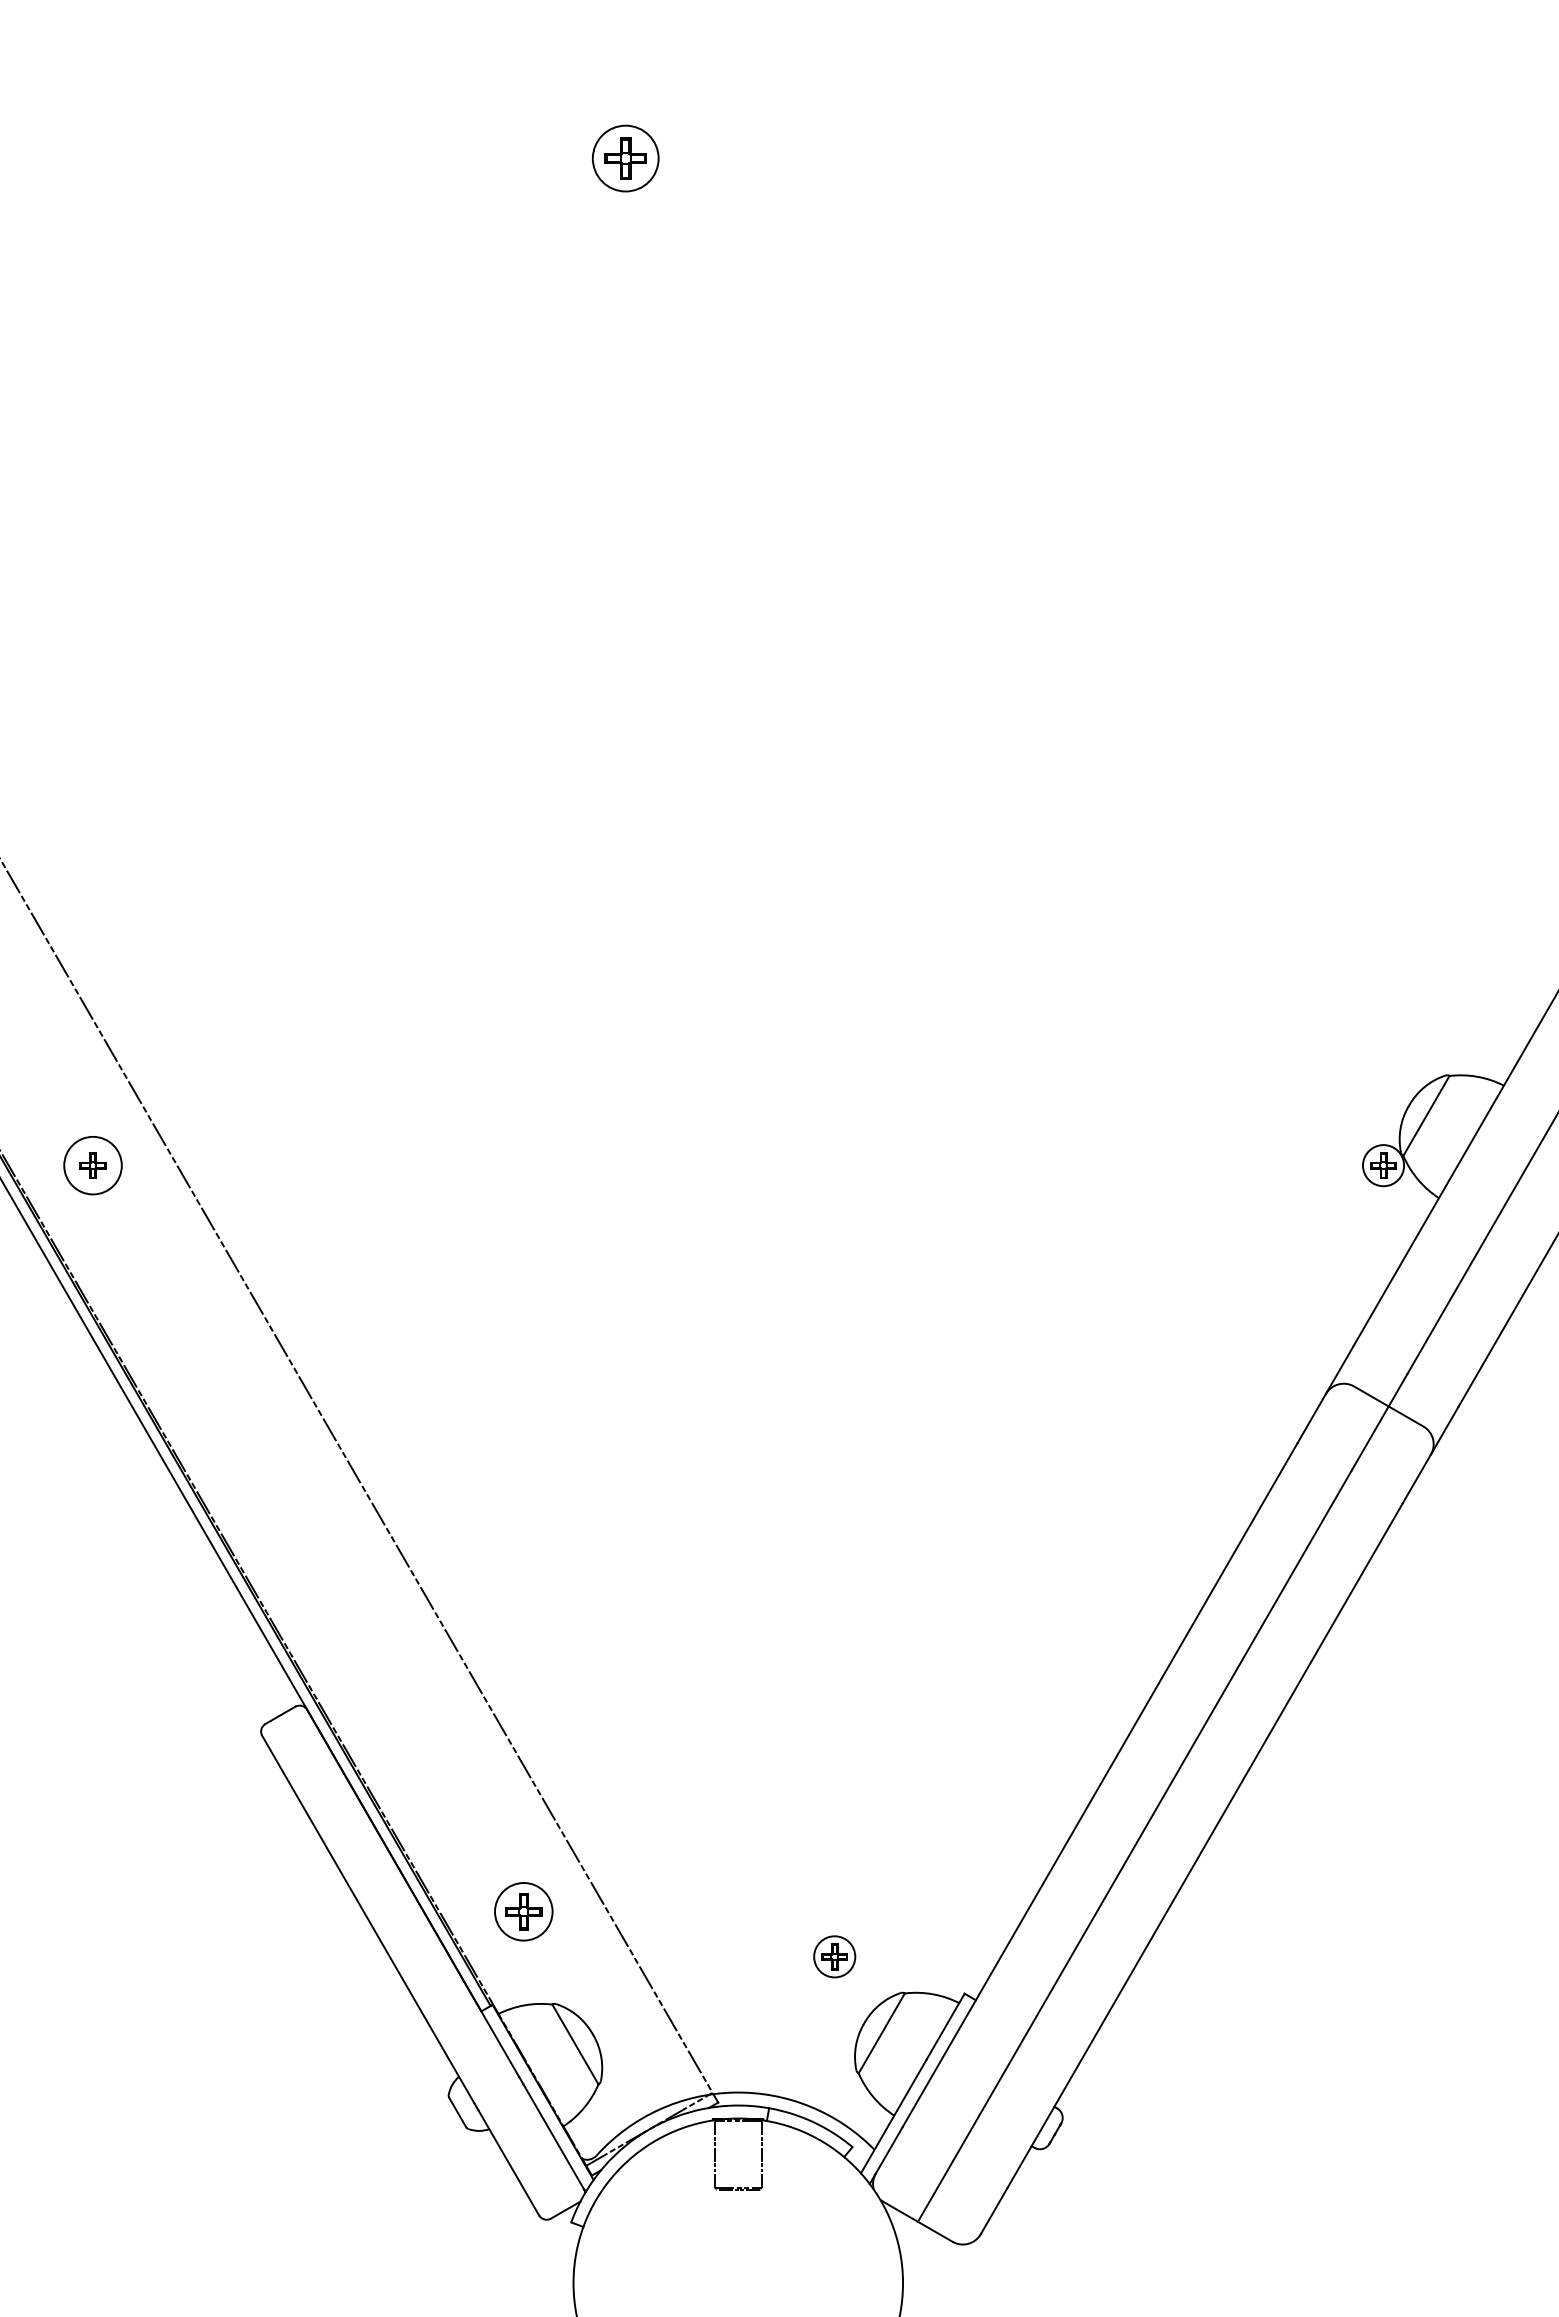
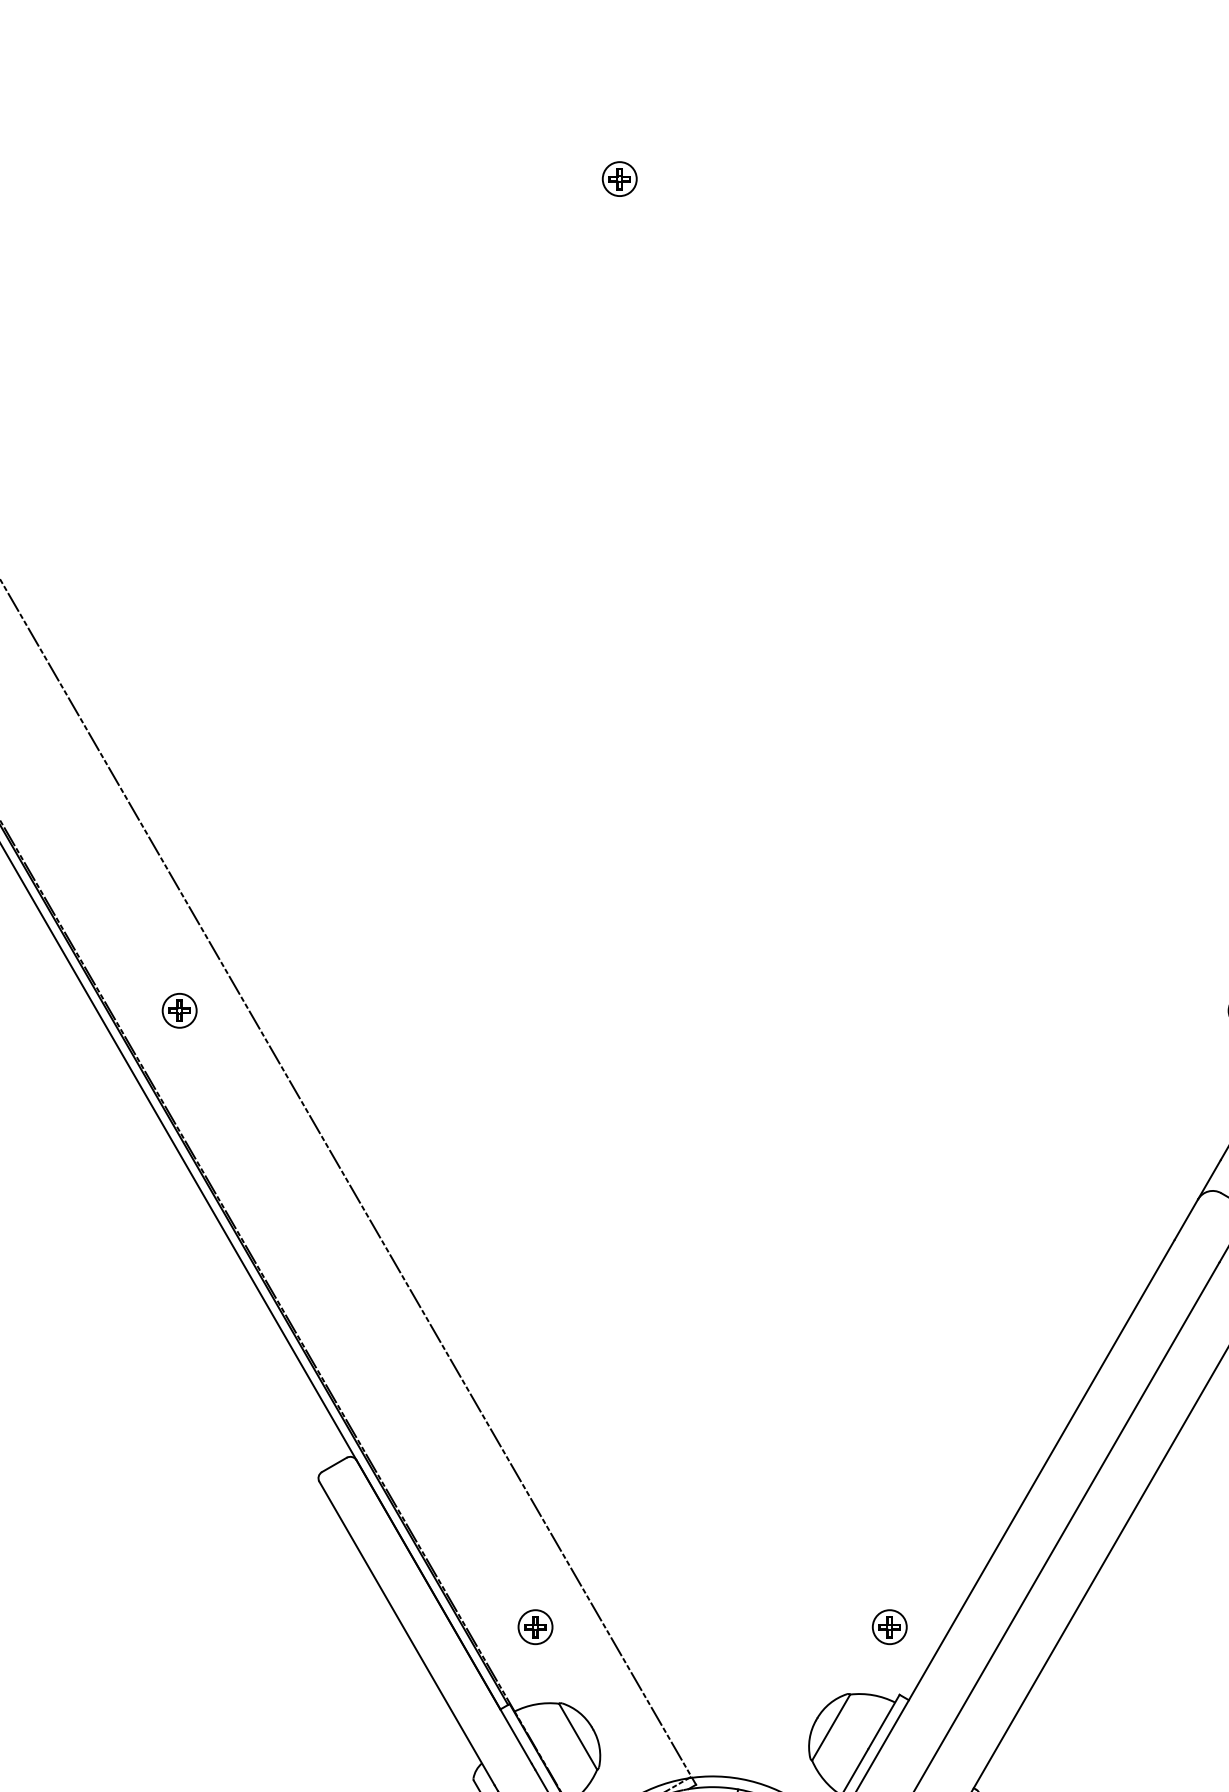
part: (625, 158) -> (619, 178), size x0.62
circle: (92, 1165) -> (179, 1010), size x0.71
part: (523, 1911) -> (535, 1626), size x0.71
part: (834, 1956) -> (889, 1626), moved

